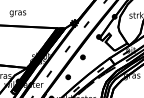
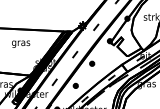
text: (17, 13) -> (20, 43), moved

